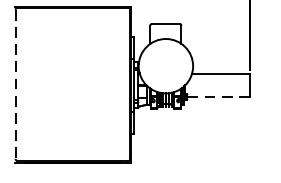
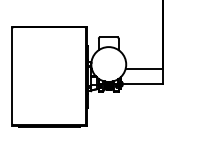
line: (15, 84) -> (12, 76), dashed -> solid
line: (216, 97) -> (141, 84), dashed -> solid

